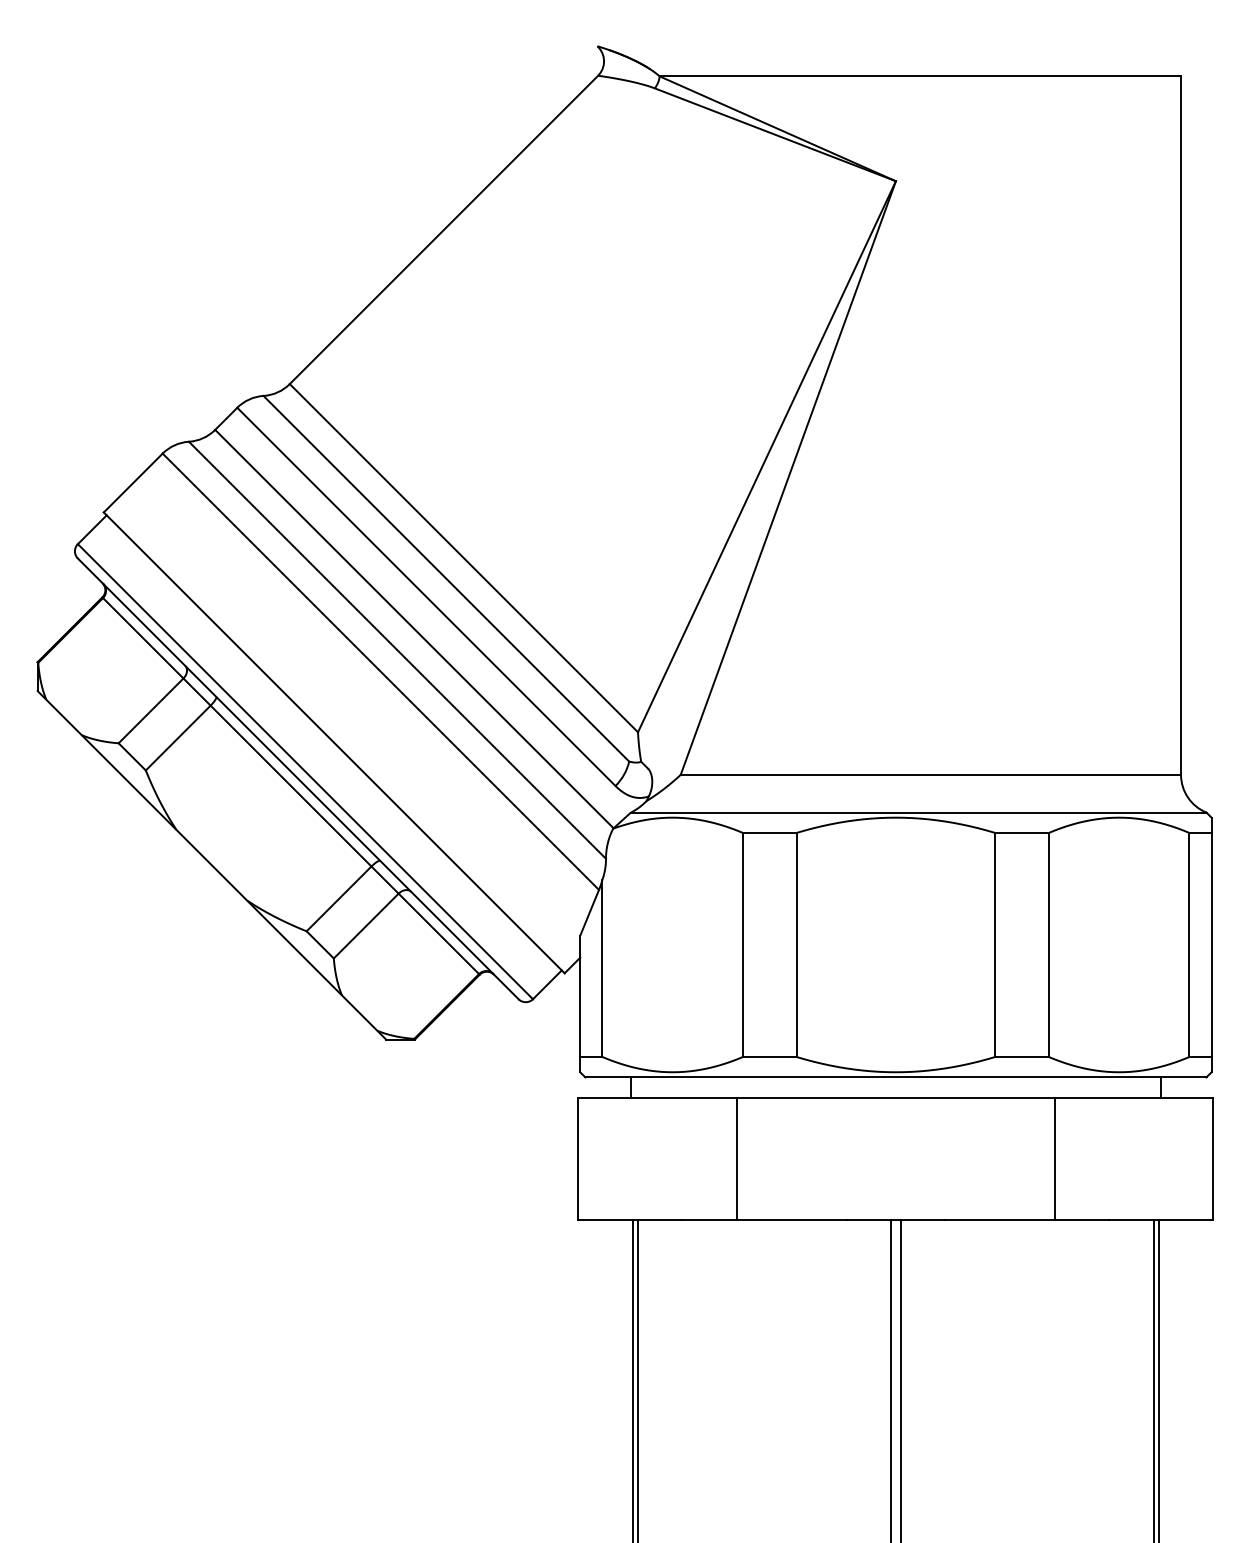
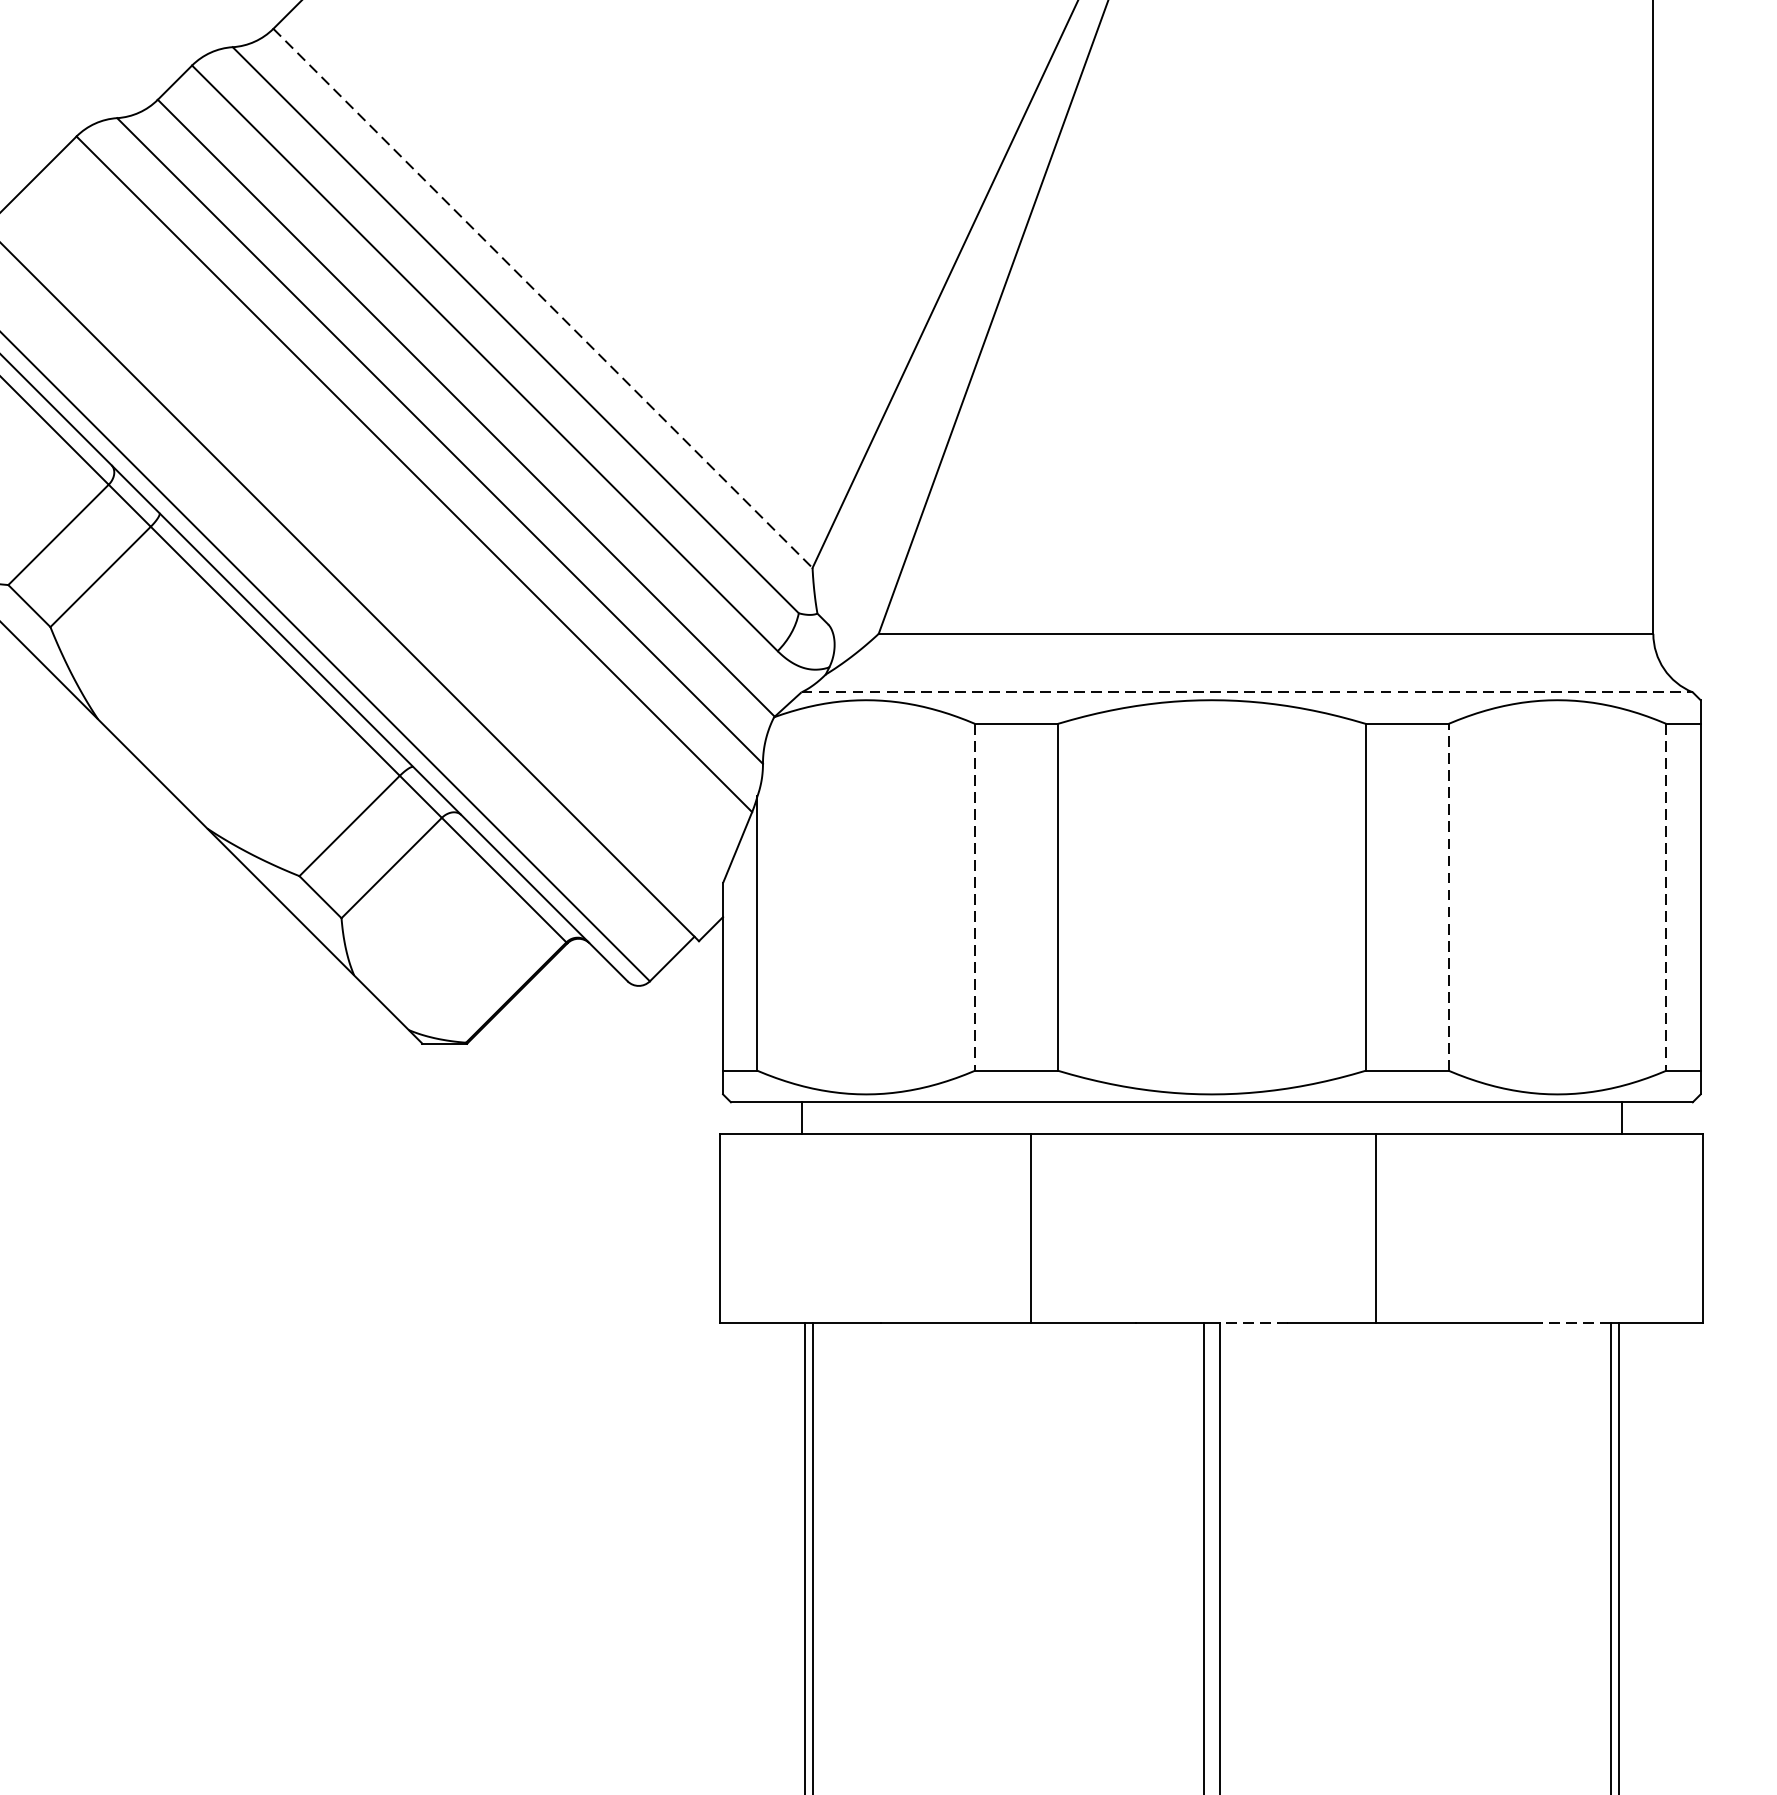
line: (464, 558) -> (543, 298), solid -> dashed
line: (918, 812) -> (1246, 692), solid -> dashed
line: (1048, 944) -> (1448, 896), solid -> dashed
line: (742, 945) -> (974, 898), solid -> dashed
line: (1189, 945) -> (1666, 898), solid -> dashed
line: (737, 1158) -> (1031, 1227), moved
line: (1054, 1158) -> (1375, 1227), moved
line: (922, 1219) -> (1253, 1322), solid -> dashed
line: (1130, 1219) -> (1575, 1322), solid -> dashed

